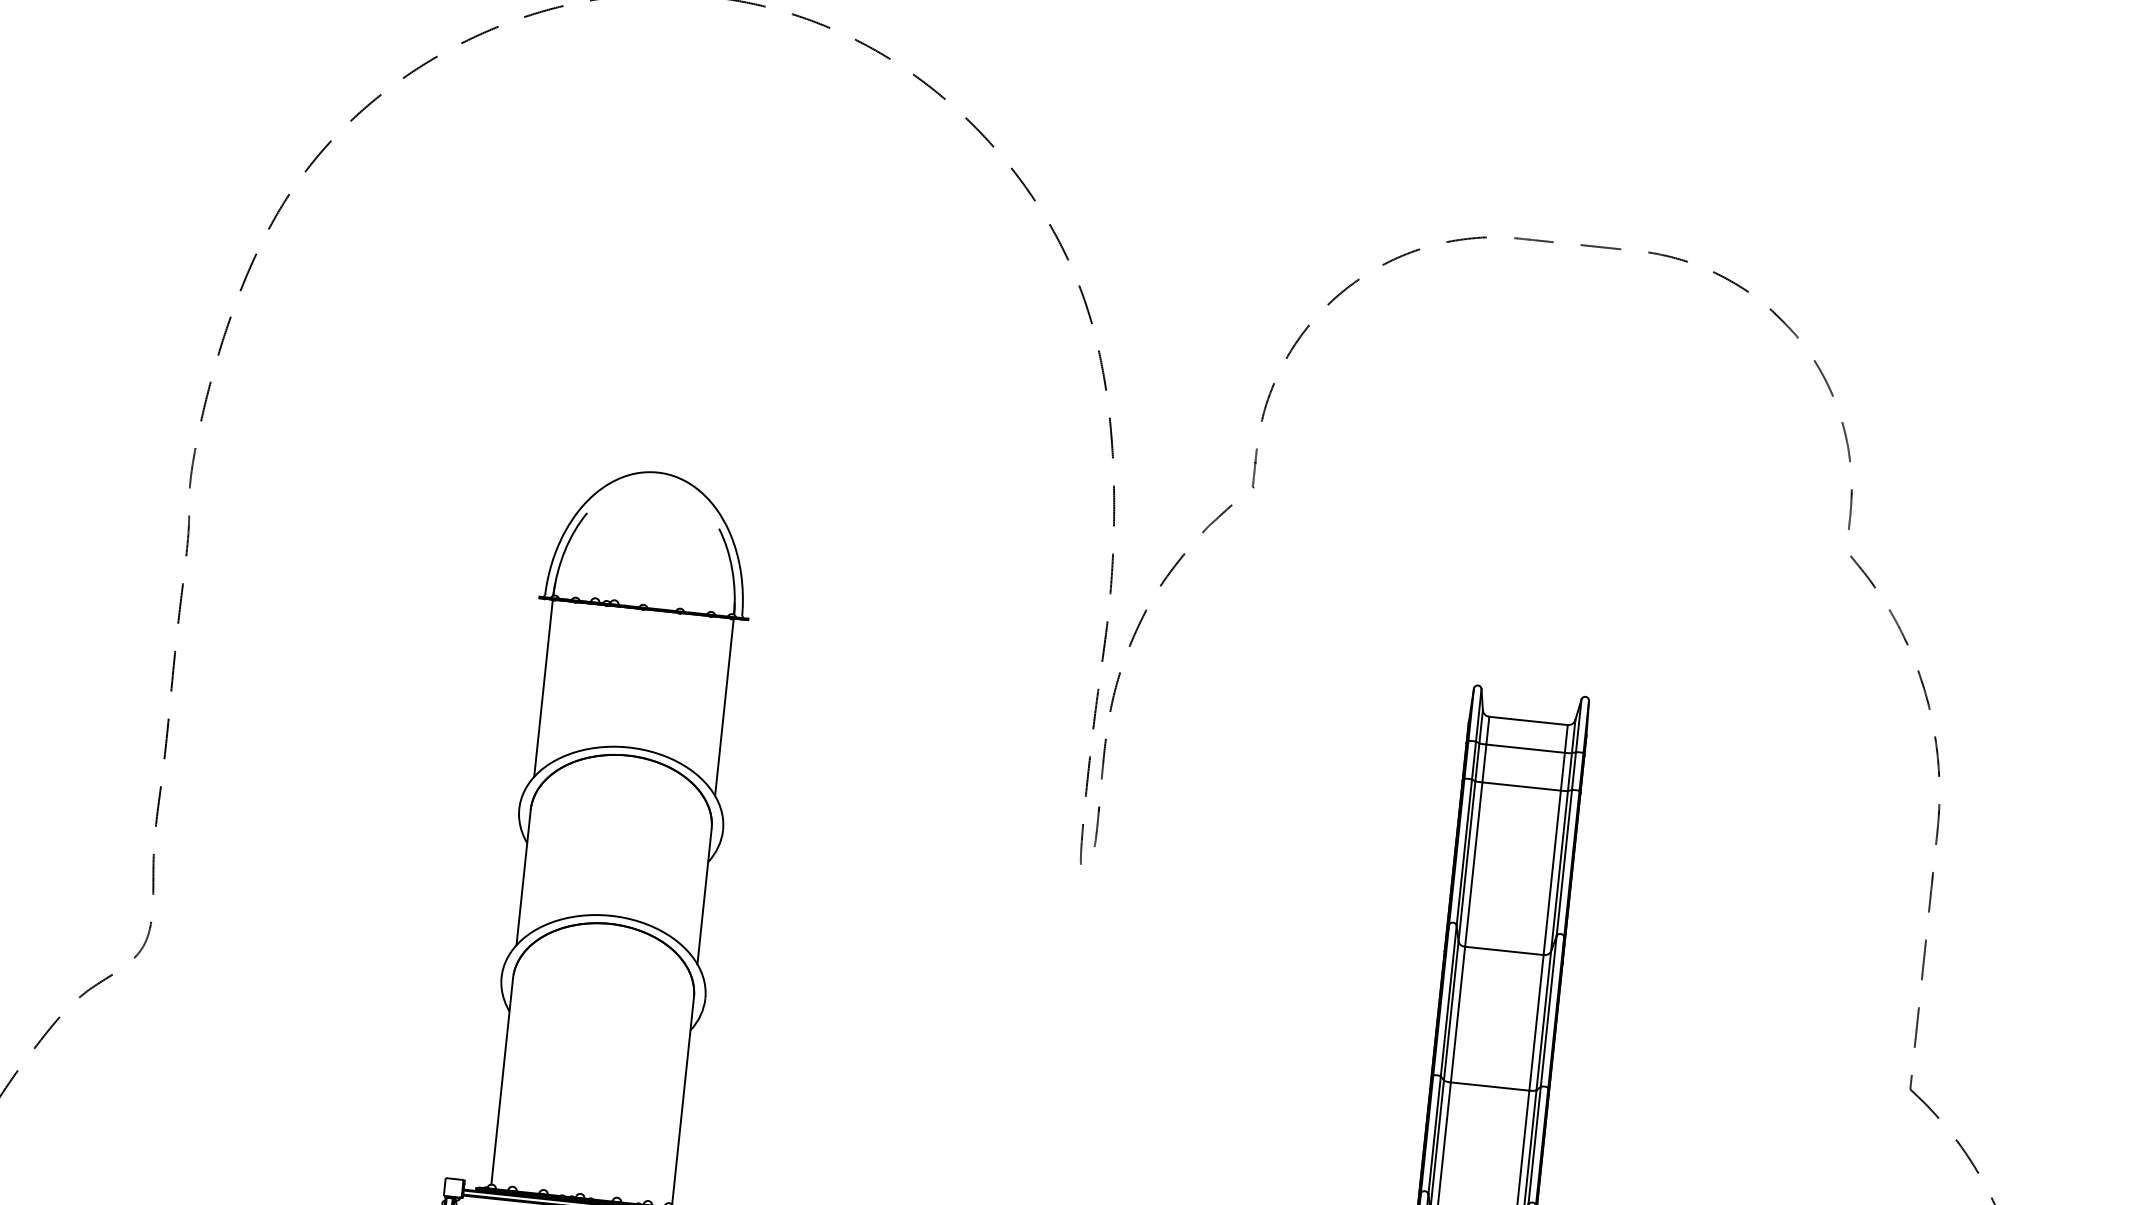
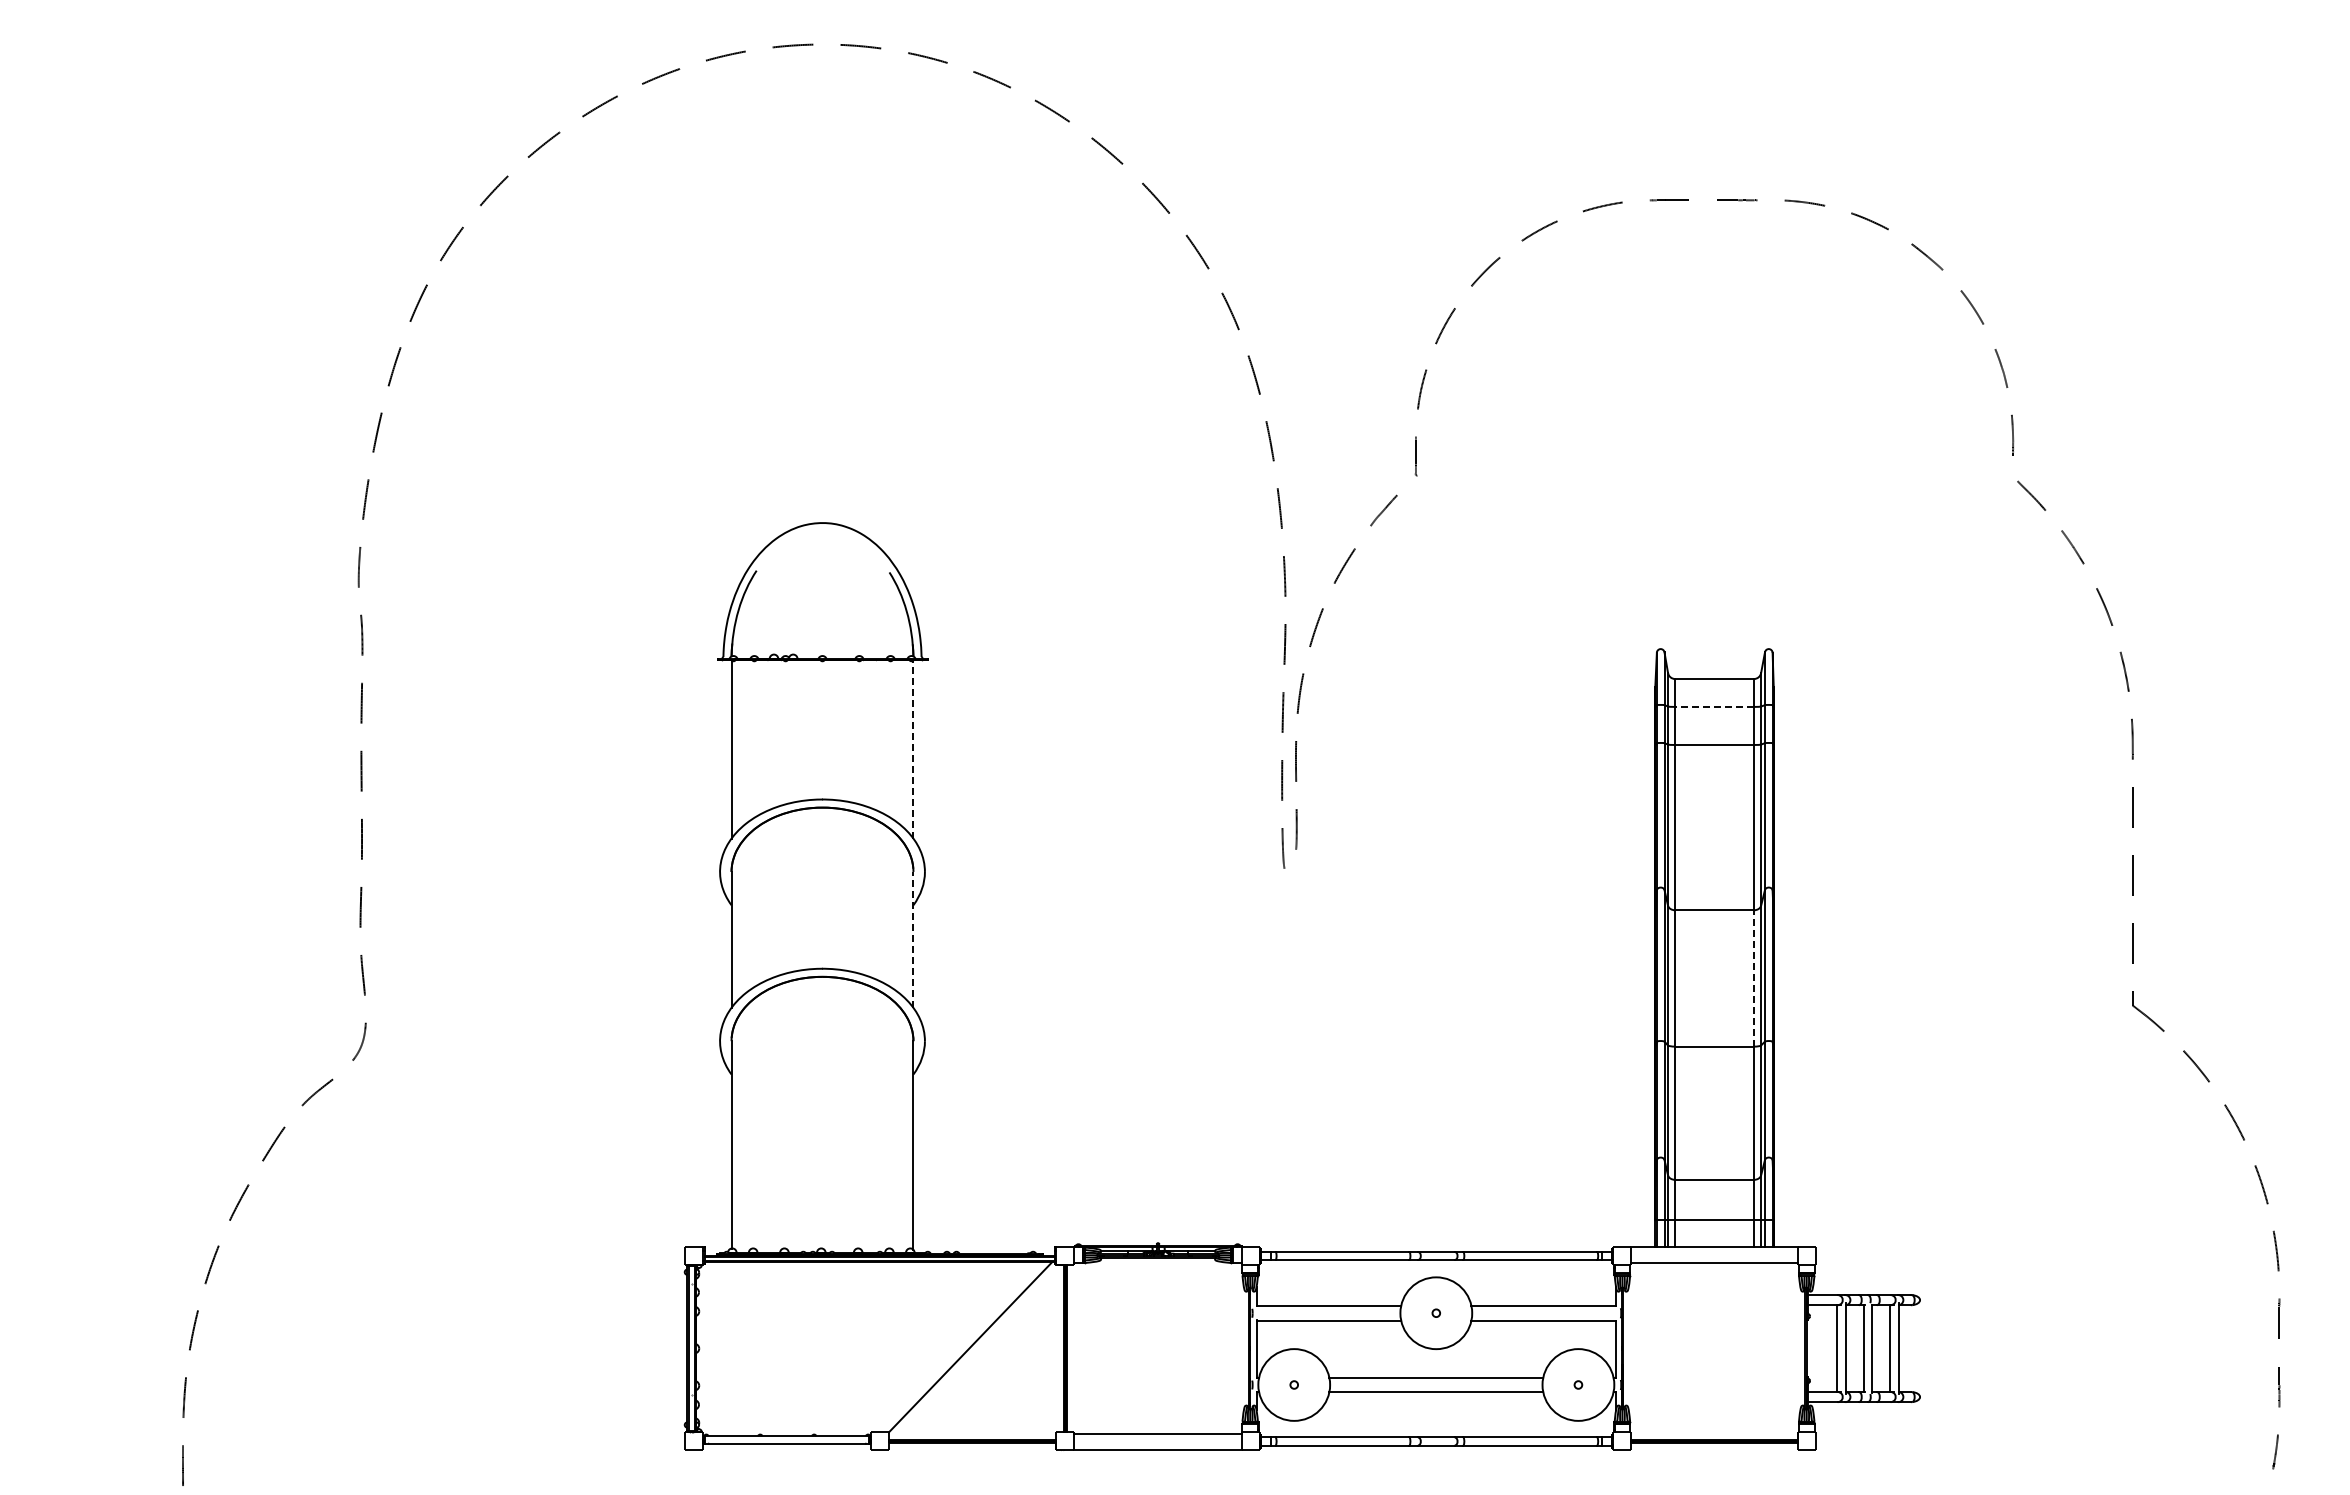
line: (724, 707) -> (913, 749), solid -> dashed
line: (1525, 748) -> (1714, 706), solid -> dashed
line: (704, 896) -> (913, 939), solid -> dashed
line: (1537, 1021) -> (1754, 977), solid -> dashed

